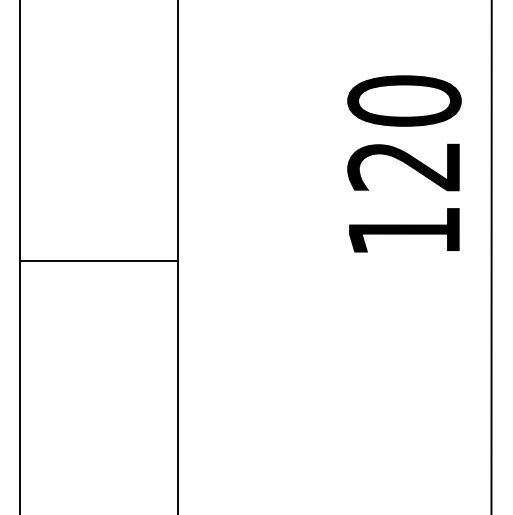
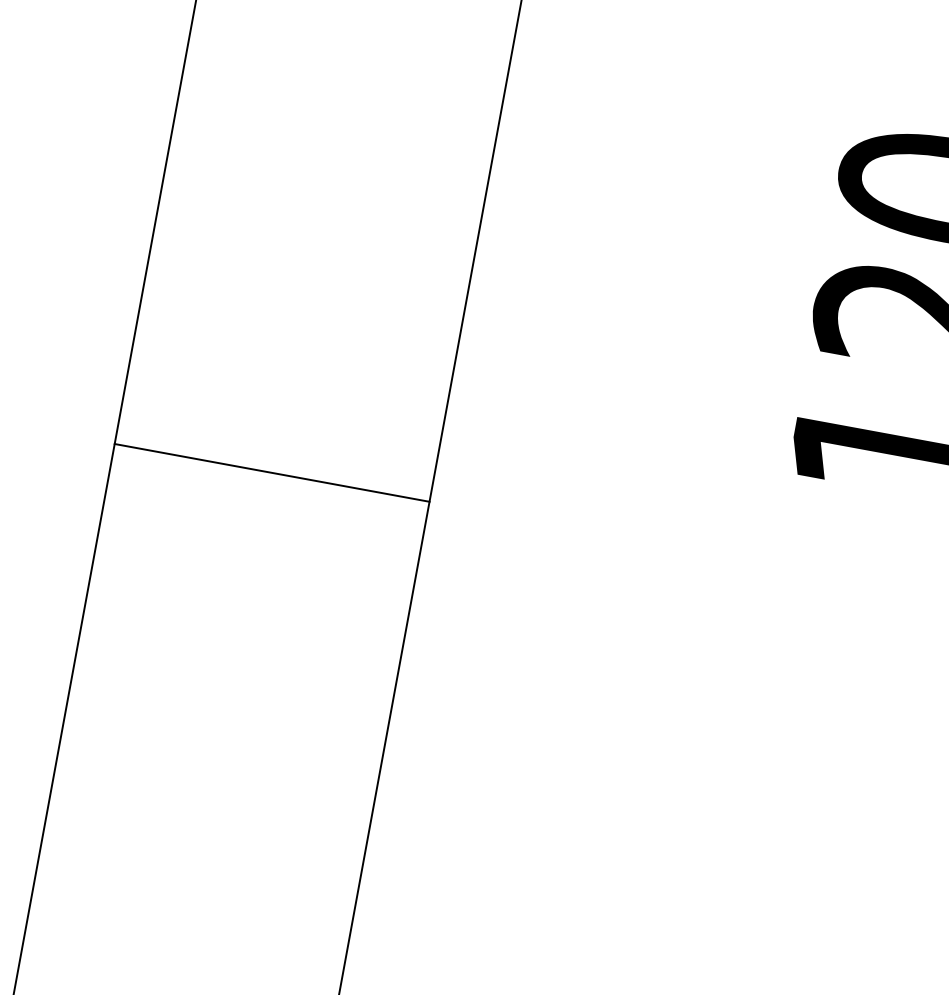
line: (99, 261) -> (272, 473), moved

